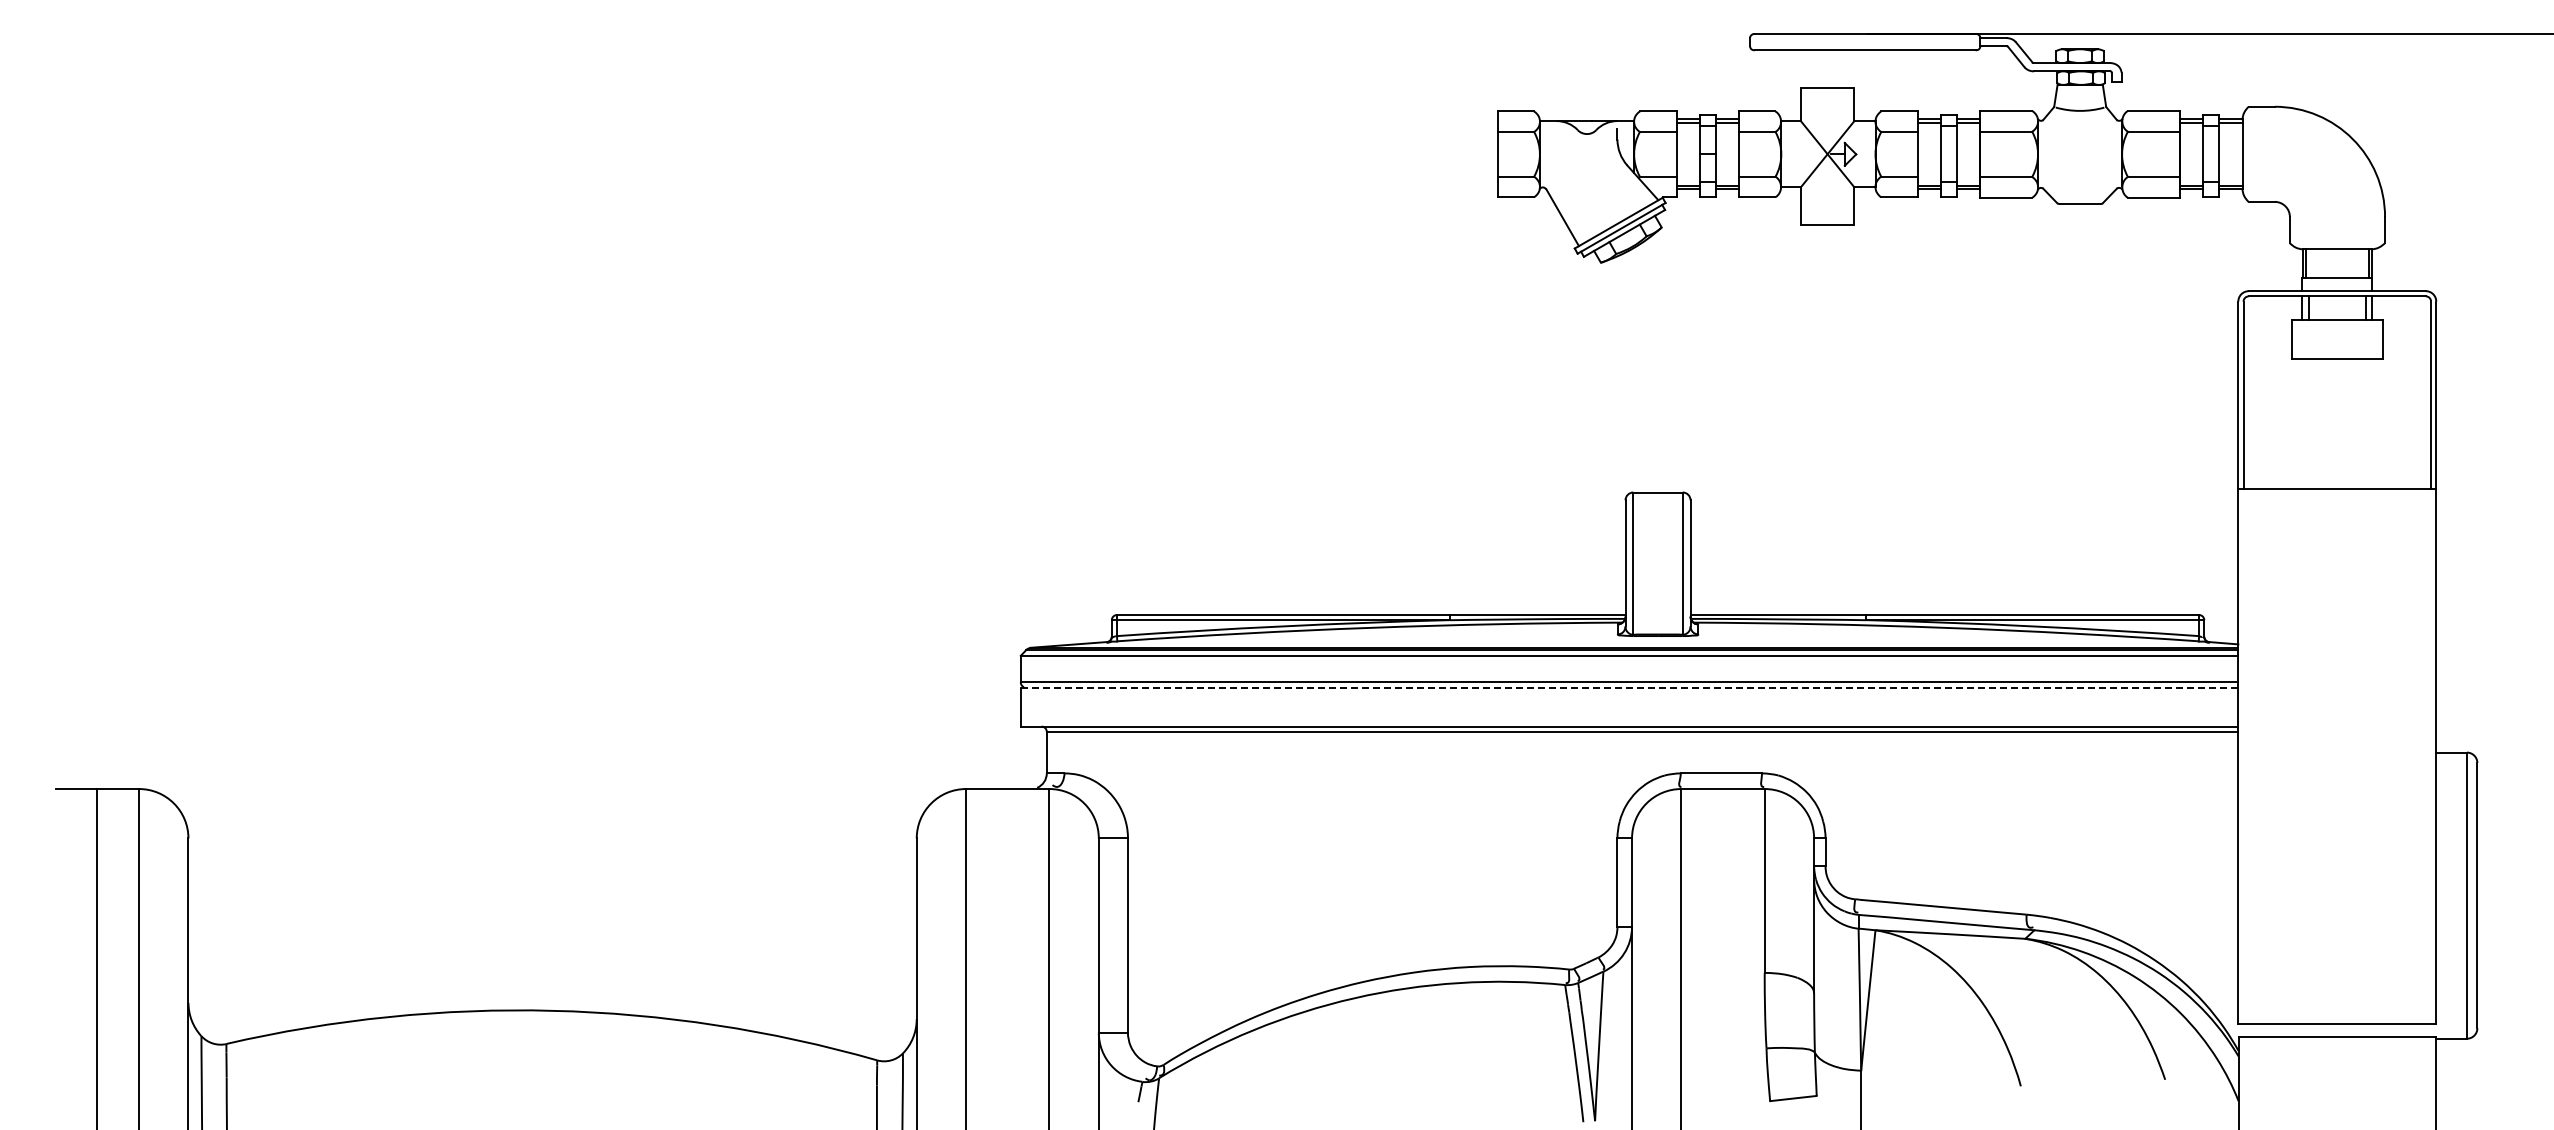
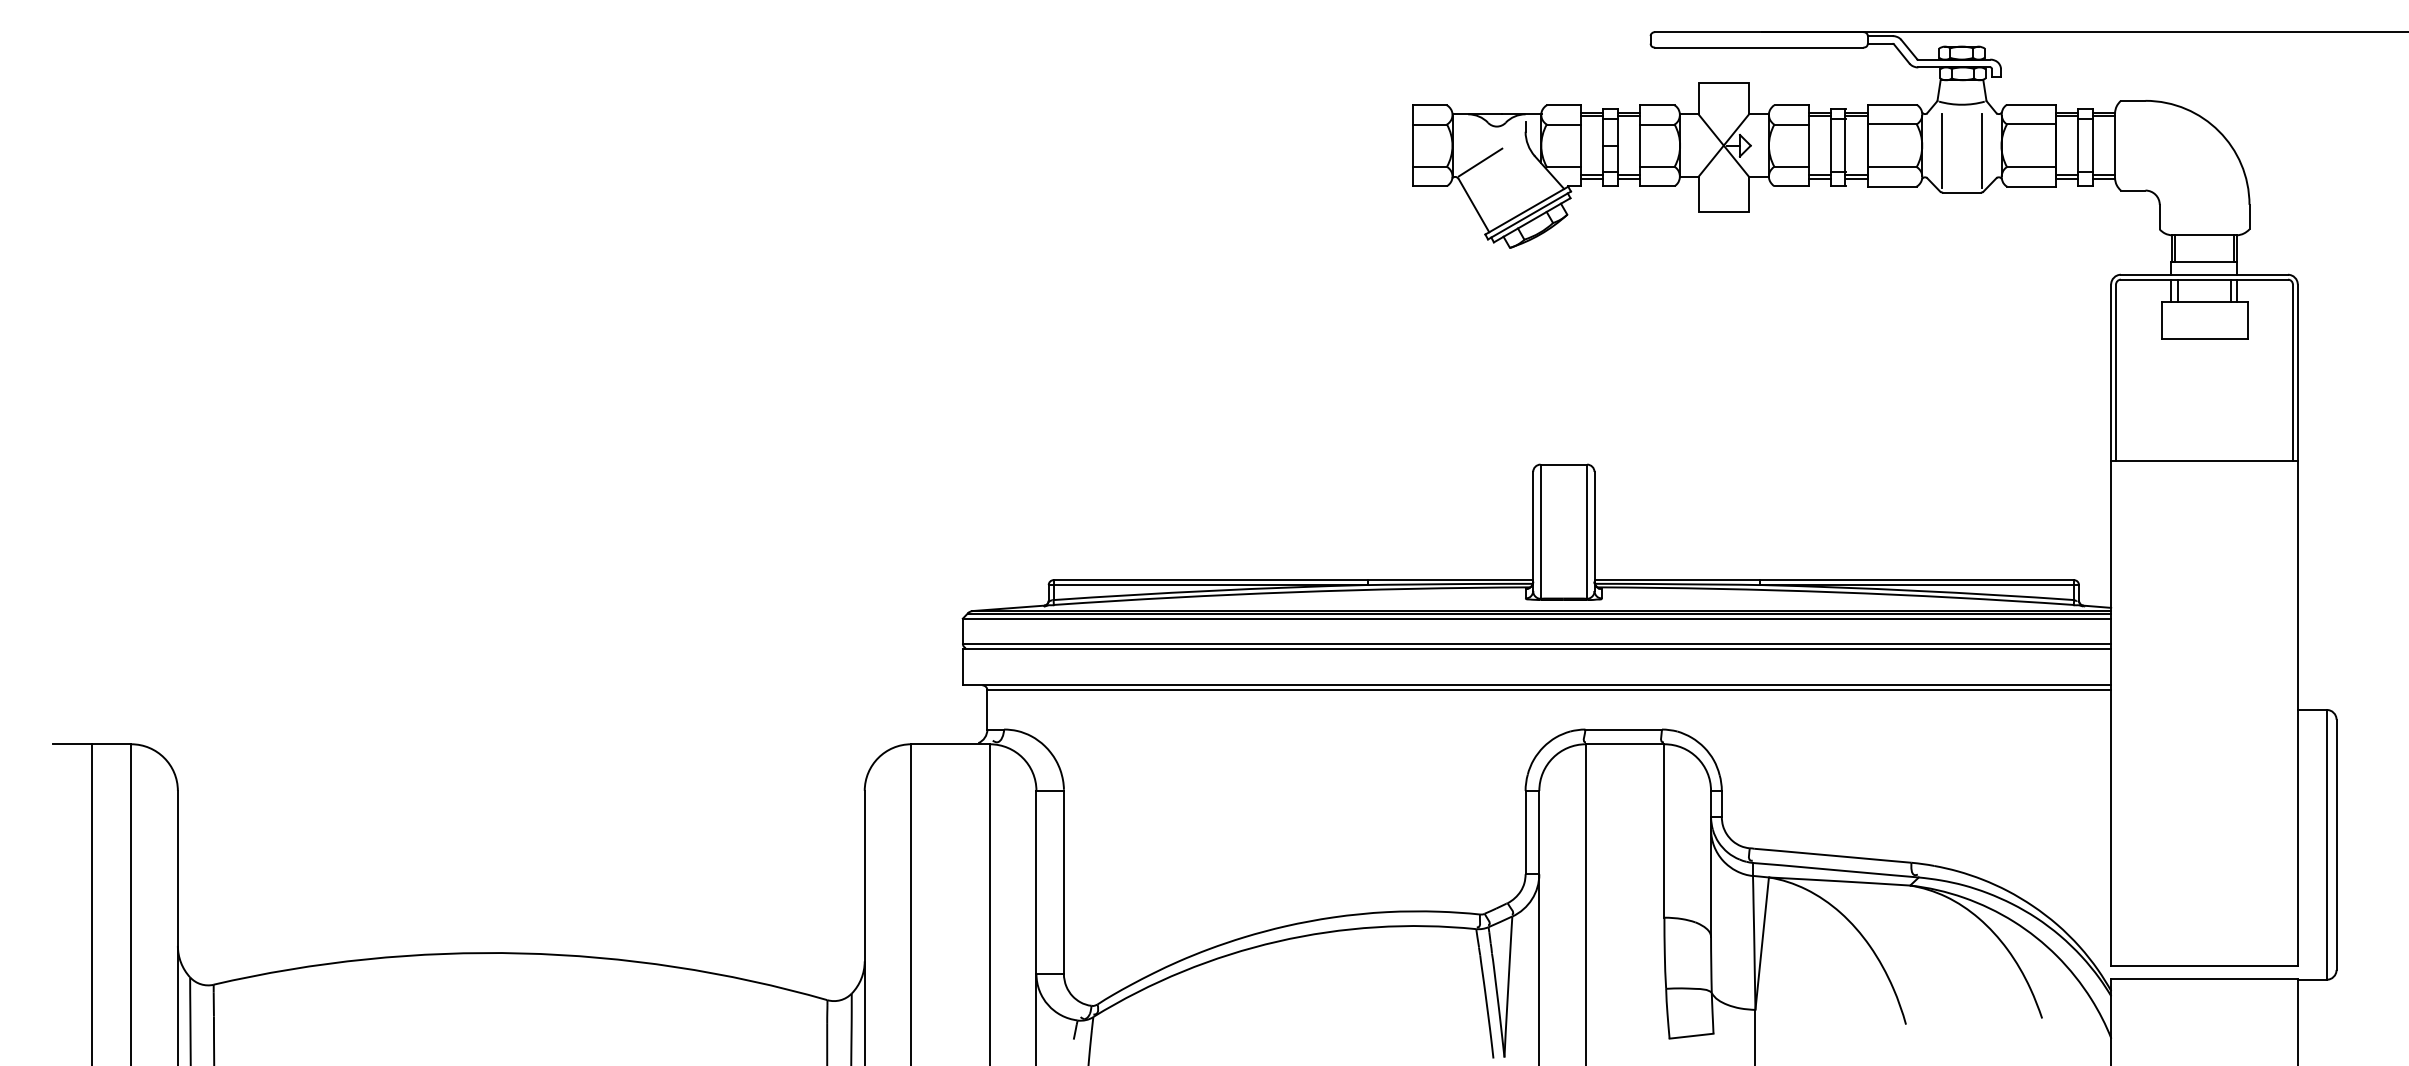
line: (2058, 159) -> (1941, 150), added
line: (2101, 159) -> (1982, 150), added
line: (1569, 171) -> (1480, 161), added
line: (1629, 687) -> (1536, 648), dashed -> solid

